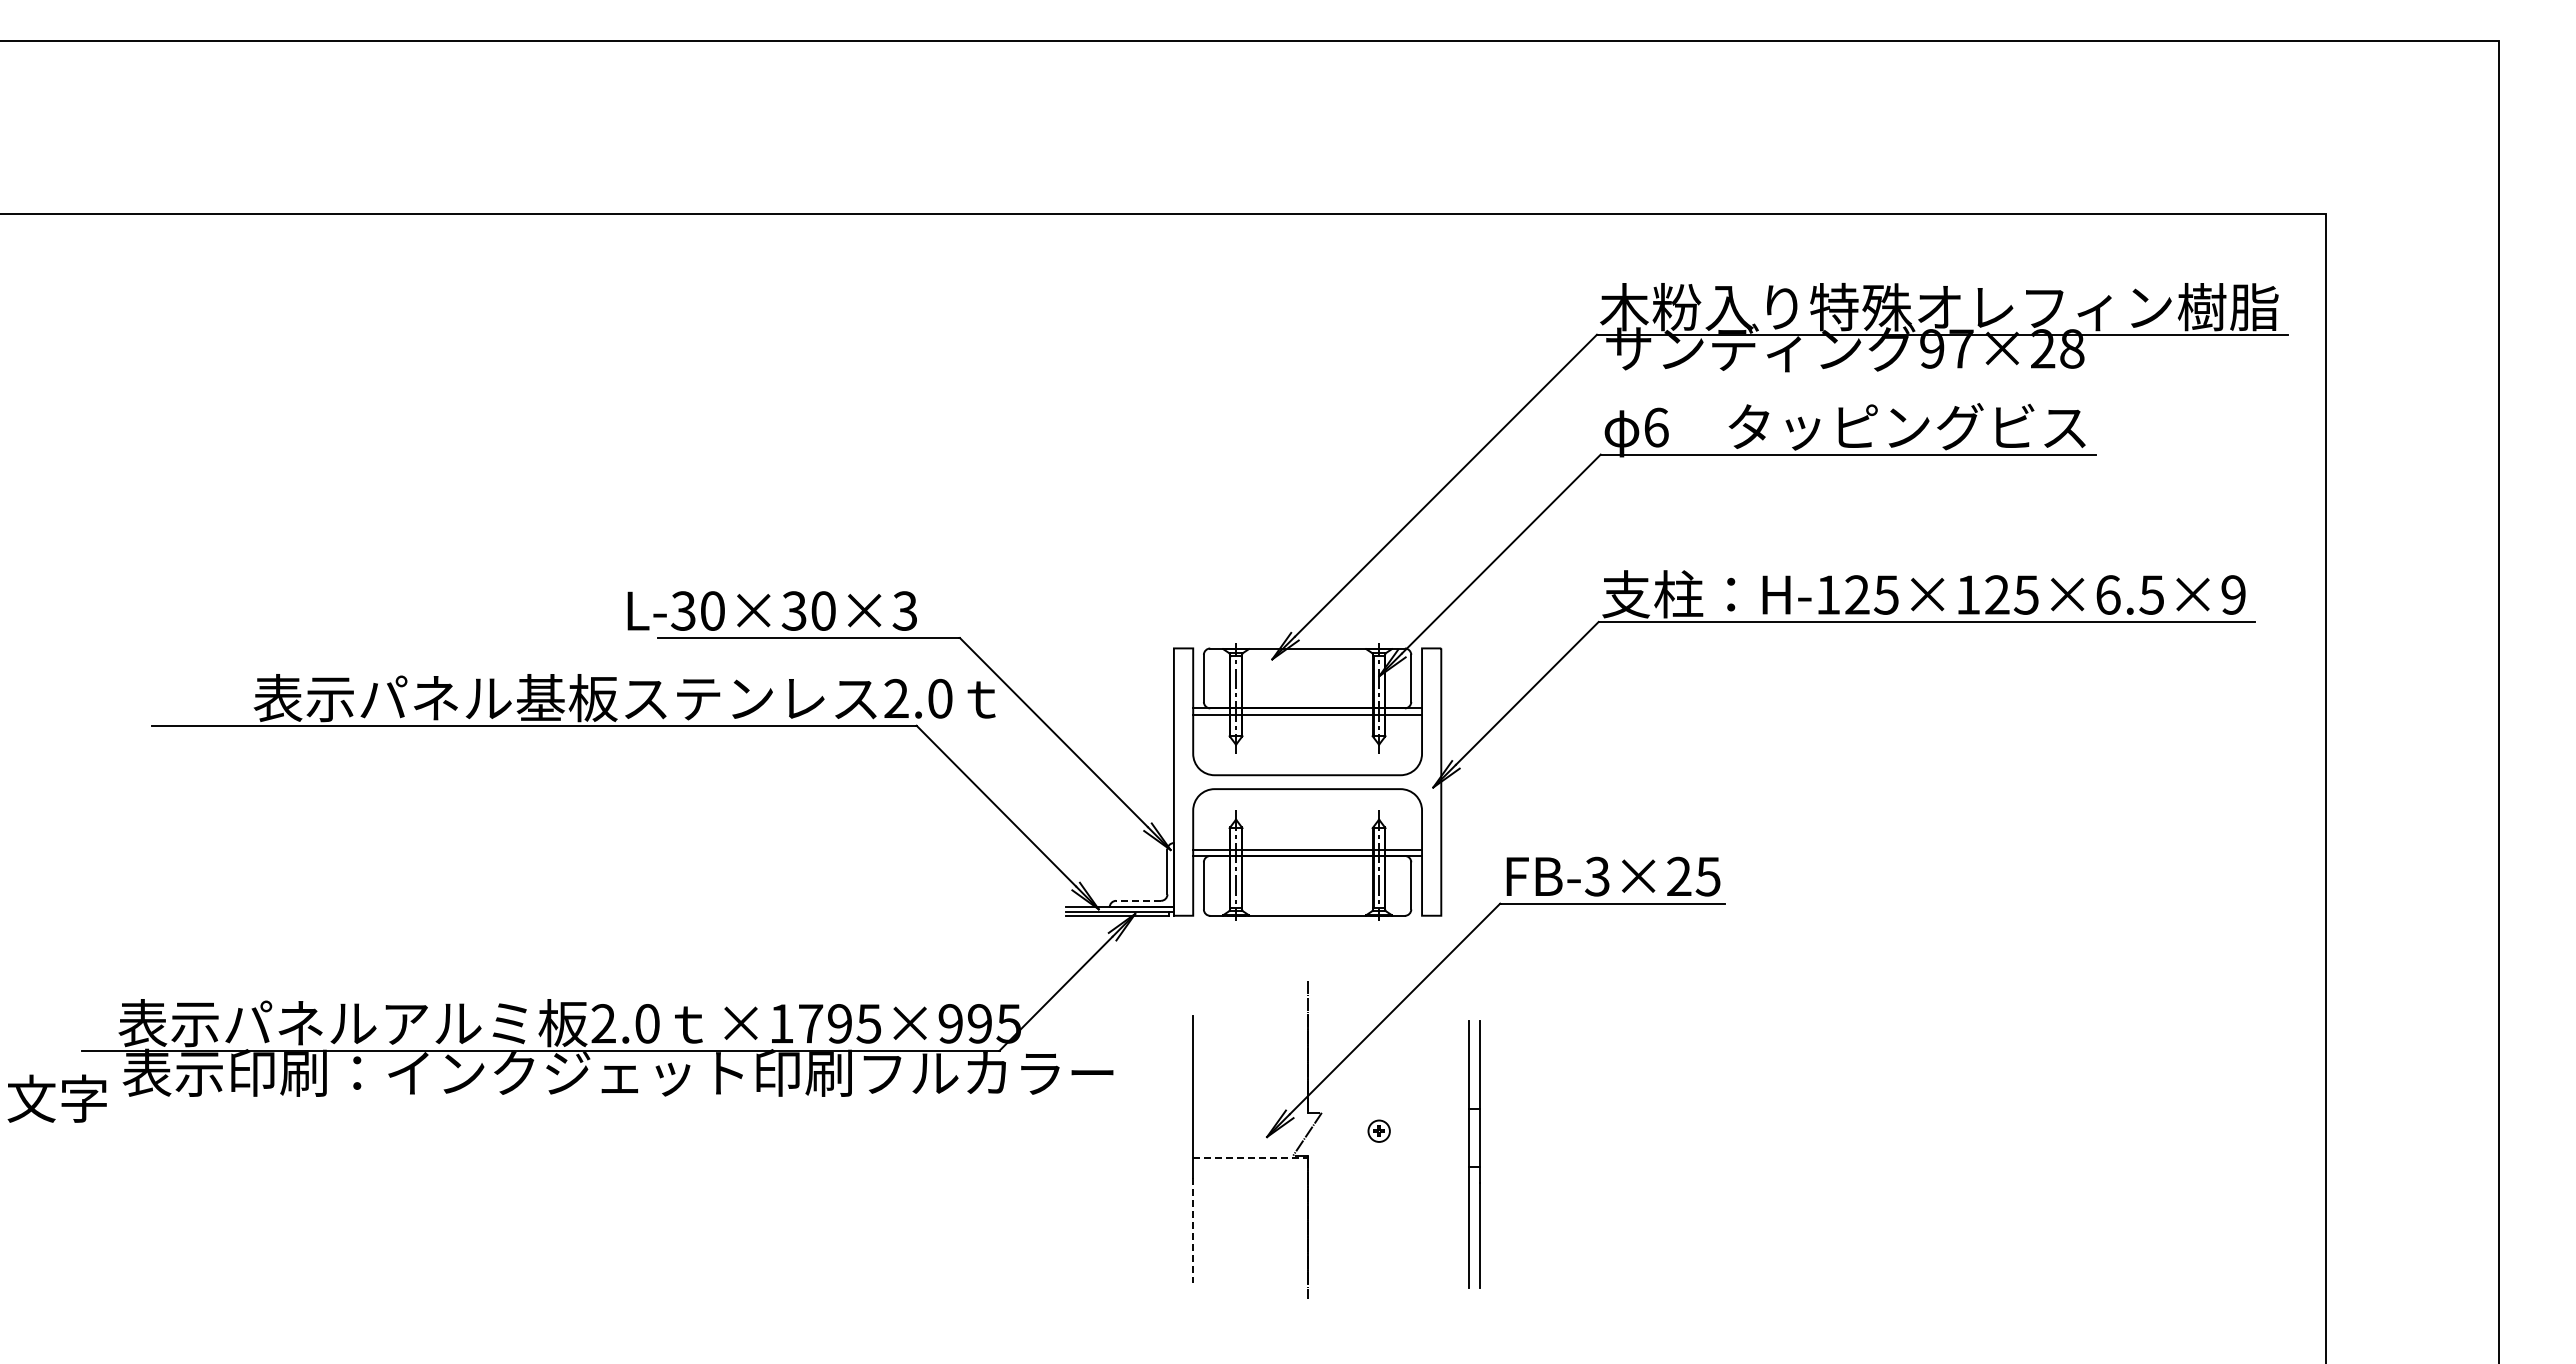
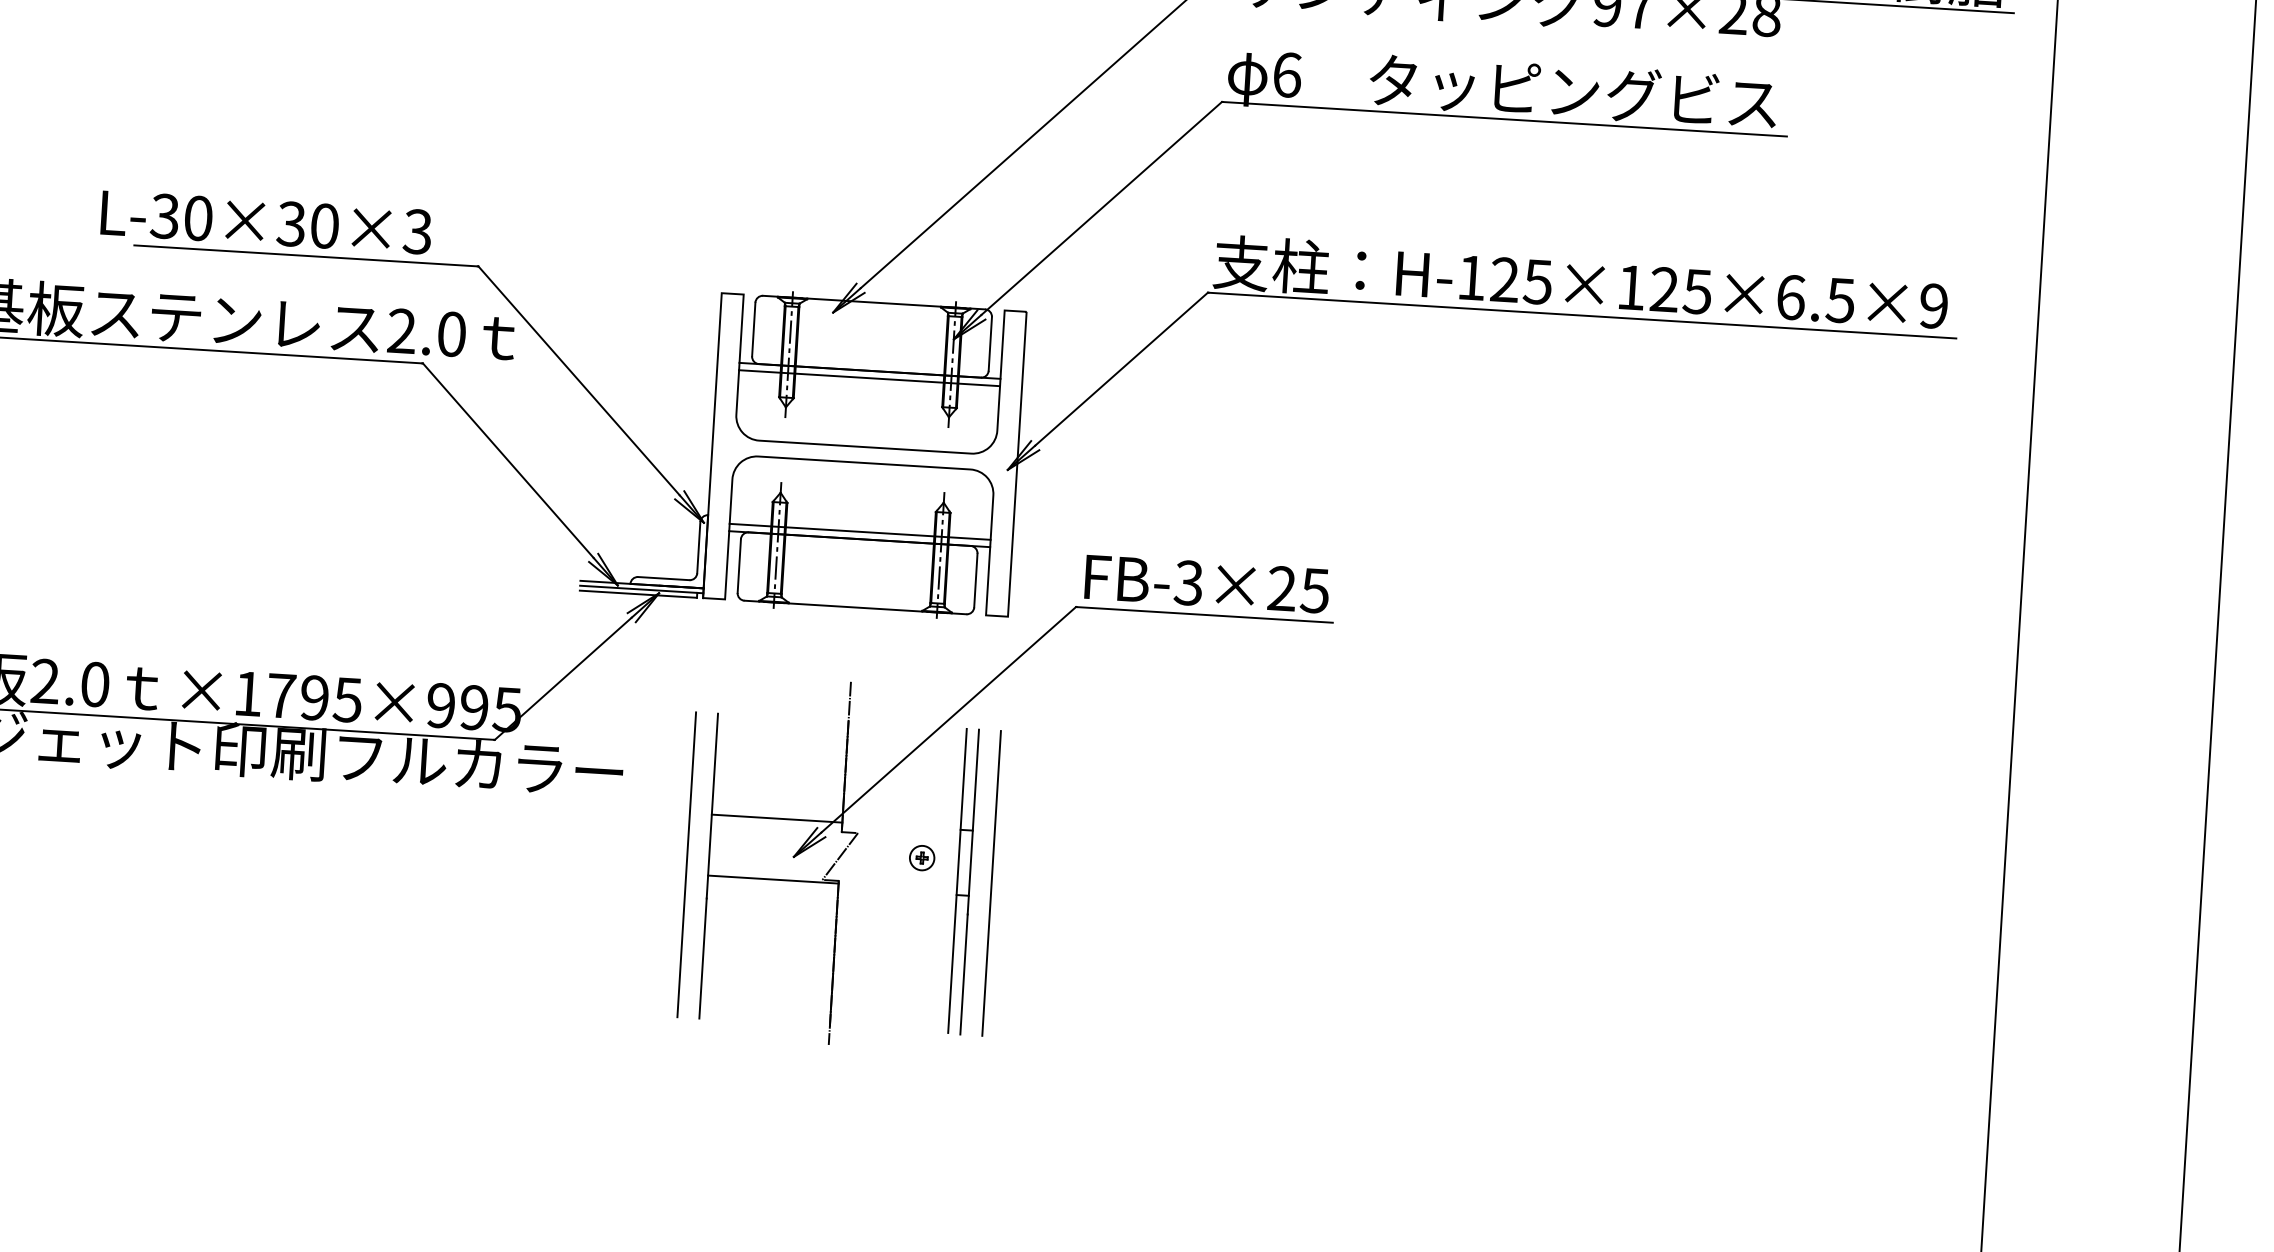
line: (1138, 900) -> (663, 578), dashed -> solid
line: (1250, 1104) -> (777, 818), added
line: (1173, 1149) -> (686, 864), added
line: (1441, 1149) -> (991, 883), added
part: (1474, 1154) -> (963, 881), moved
line: (1250, 1157) -> (773, 879), dashed -> solid
line: (1193, 1230) -> (703, 958), dashed -> solid

